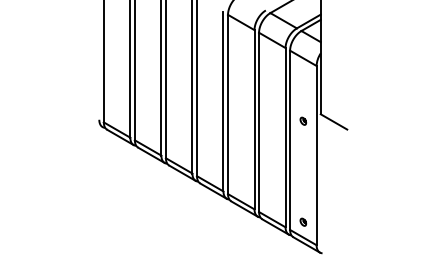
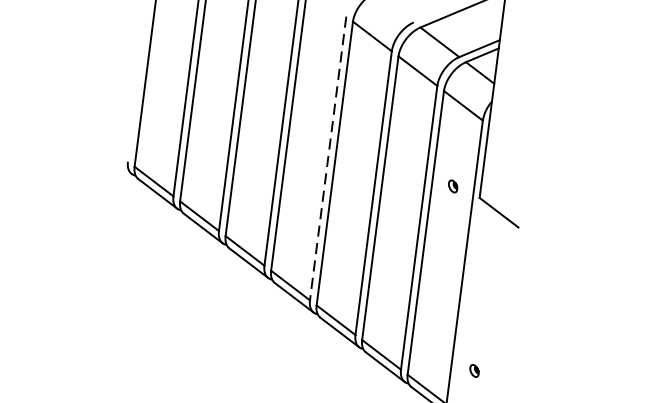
line: (223, 101) -> (328, 157), solid -> dashed
part: (302, 120) -> (451, 185), moved
part: (302, 221) -> (473, 369), moved

